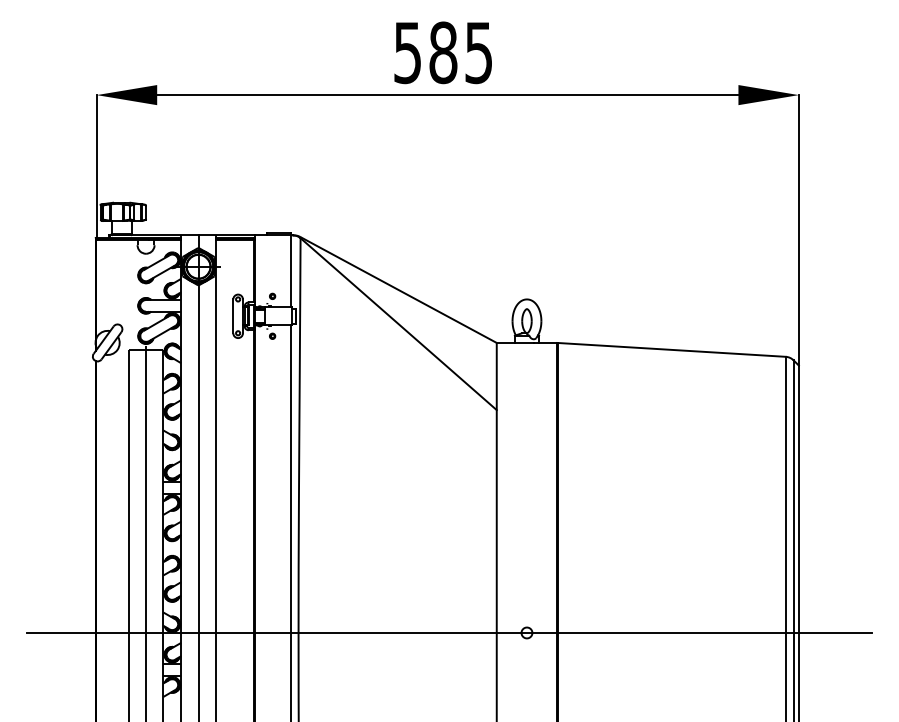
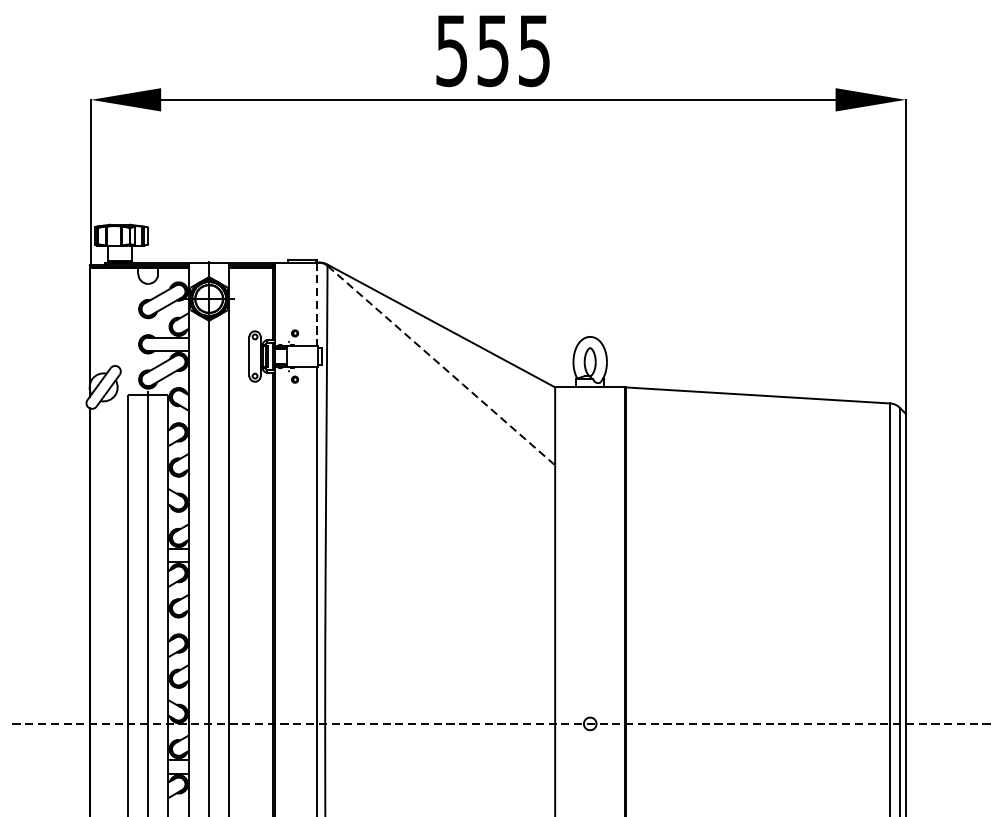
text: (443, 52) -> (493, 50), 585 -> 555
line: (291, 271) -> (317, 304), solid -> dashed
line: (399, 324) -> (442, 365), solid -> dashed
line: (449, 632) -> (500, 723), solid -> dashed

